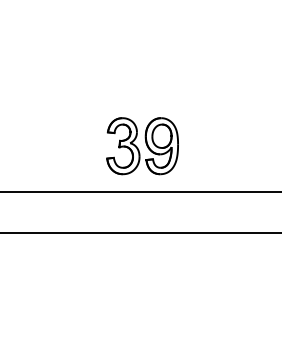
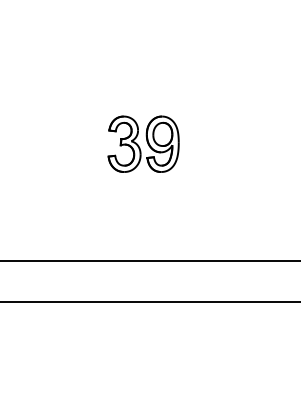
part: (142, 145) -> (143, 143), moved

